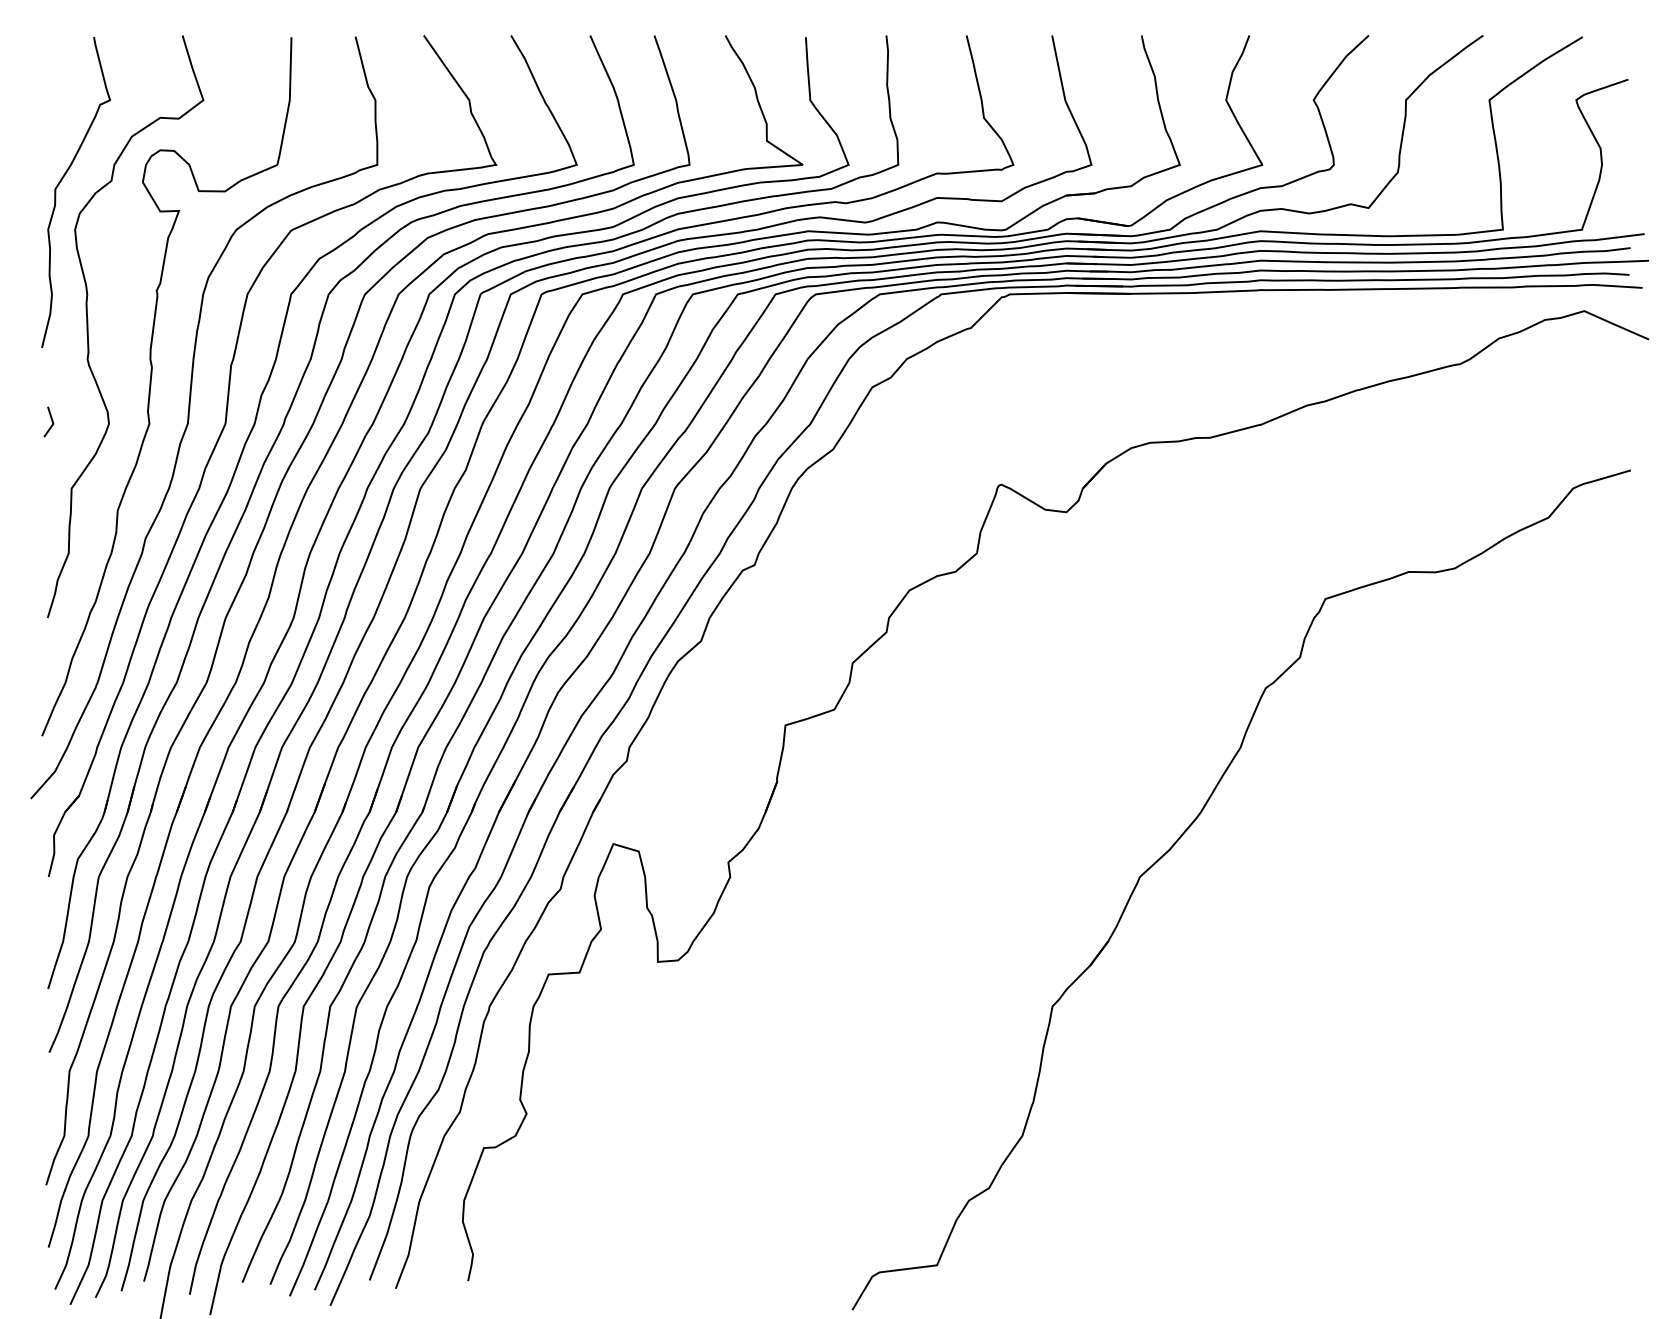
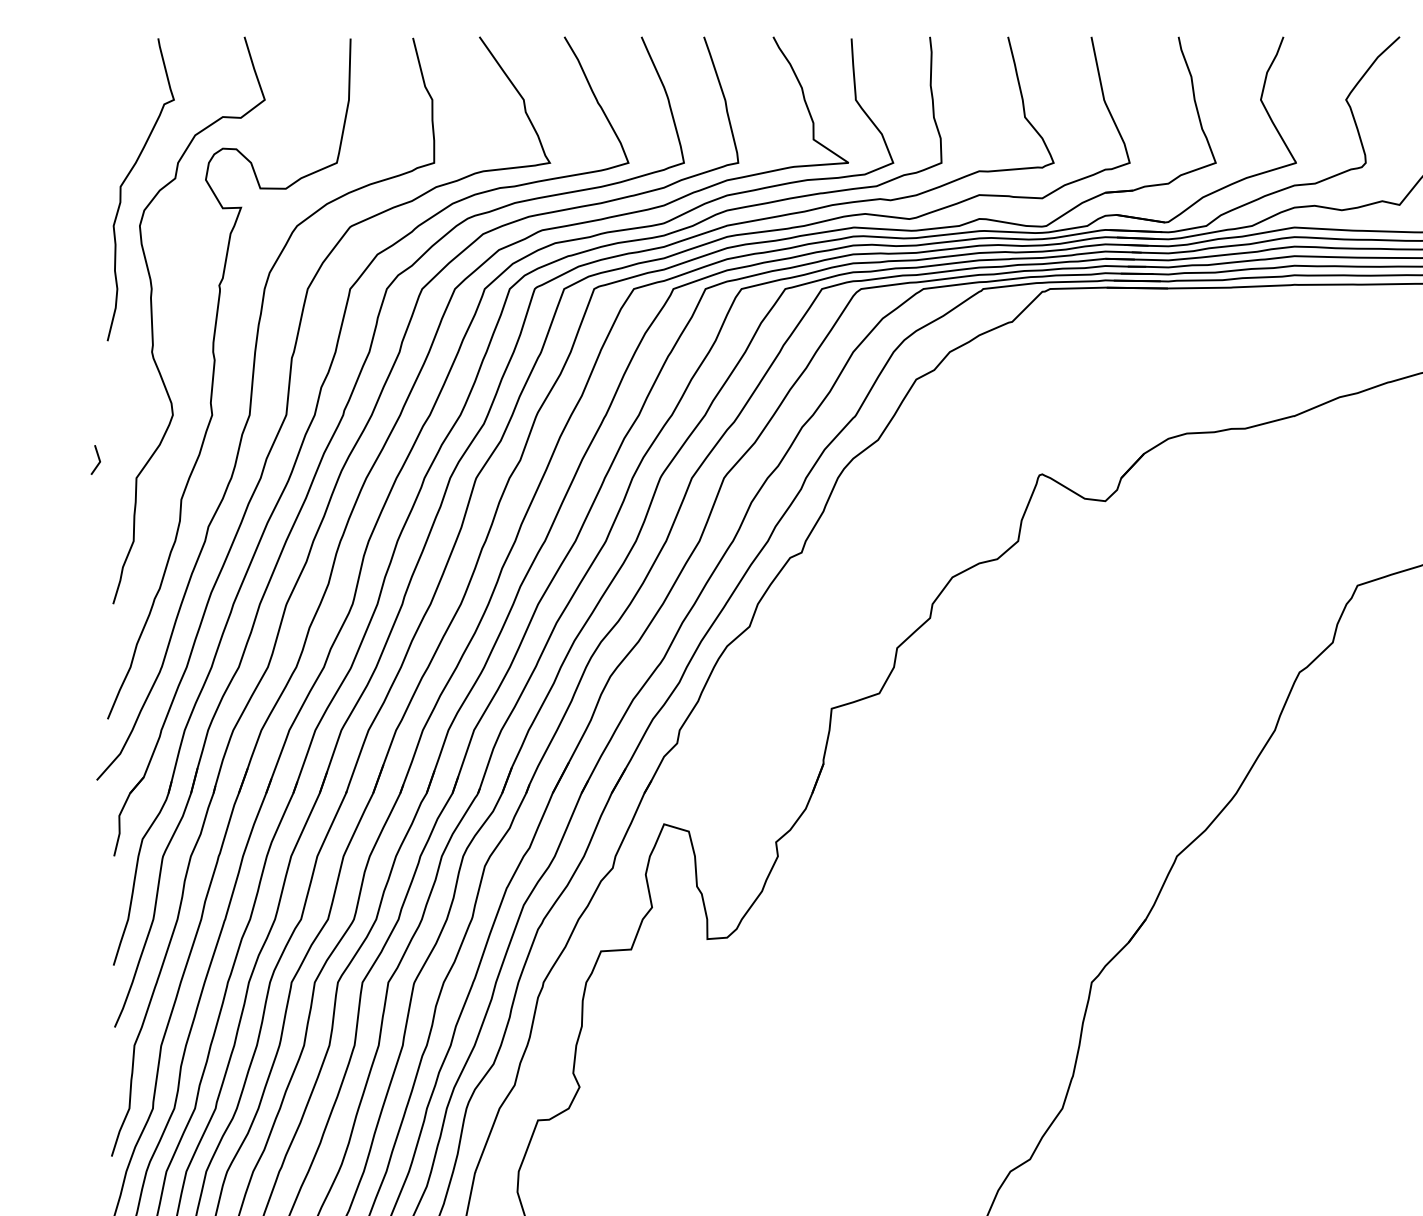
line: (51, 421) -> (98, 459), moved

